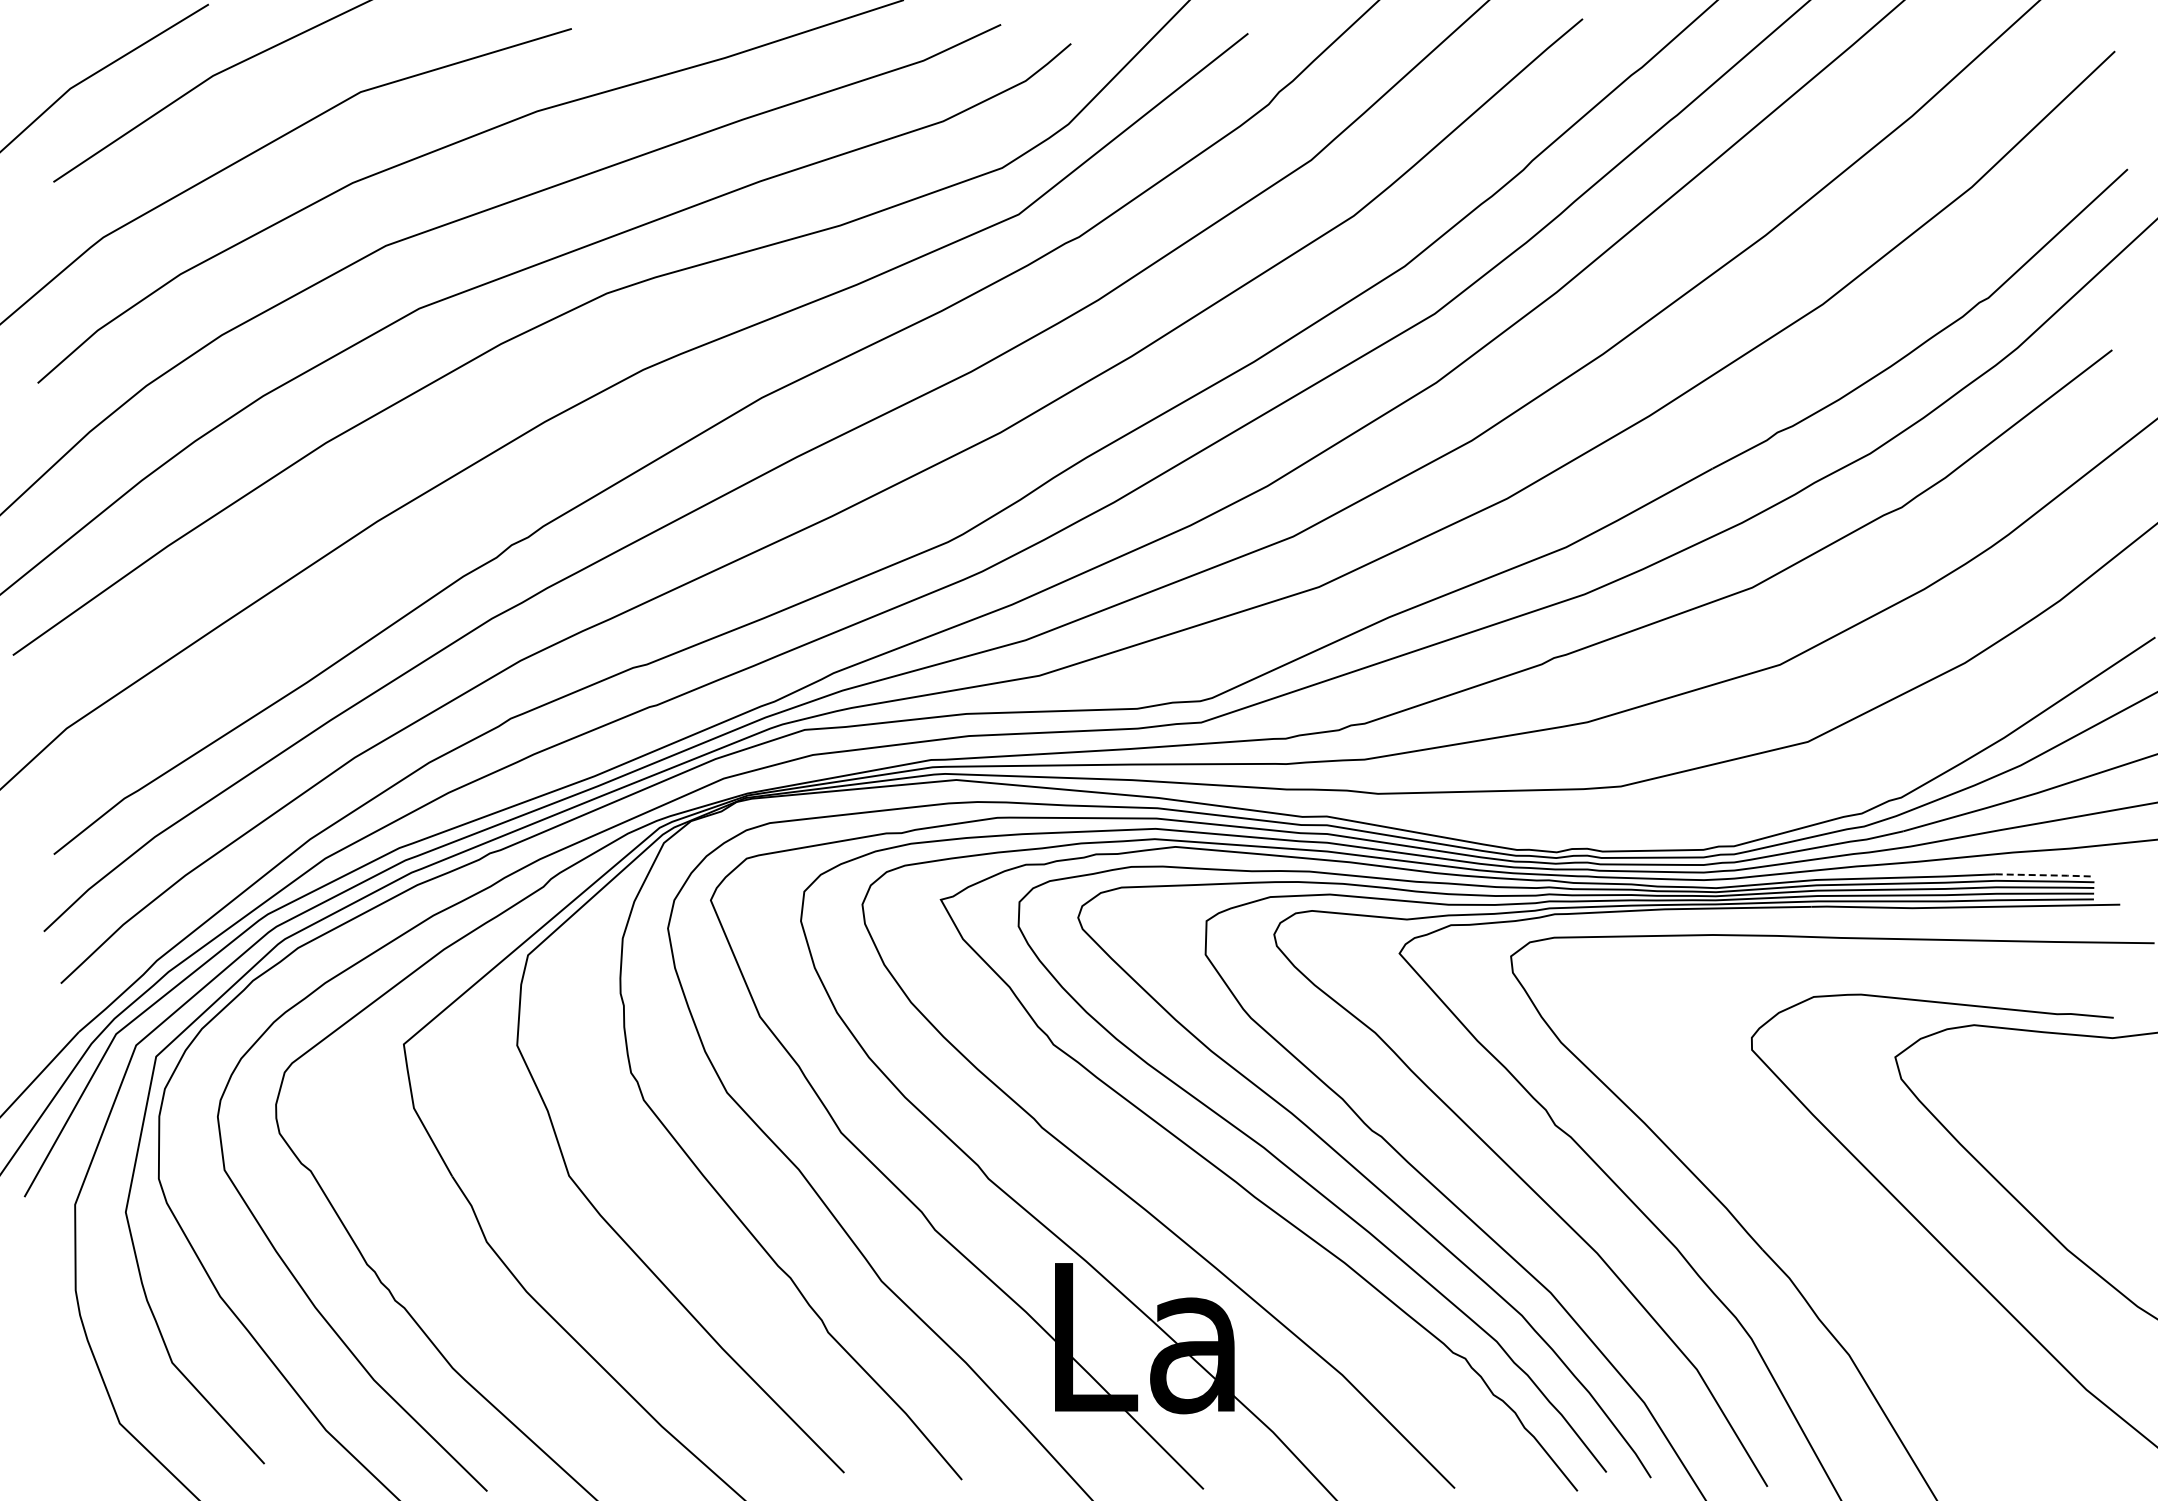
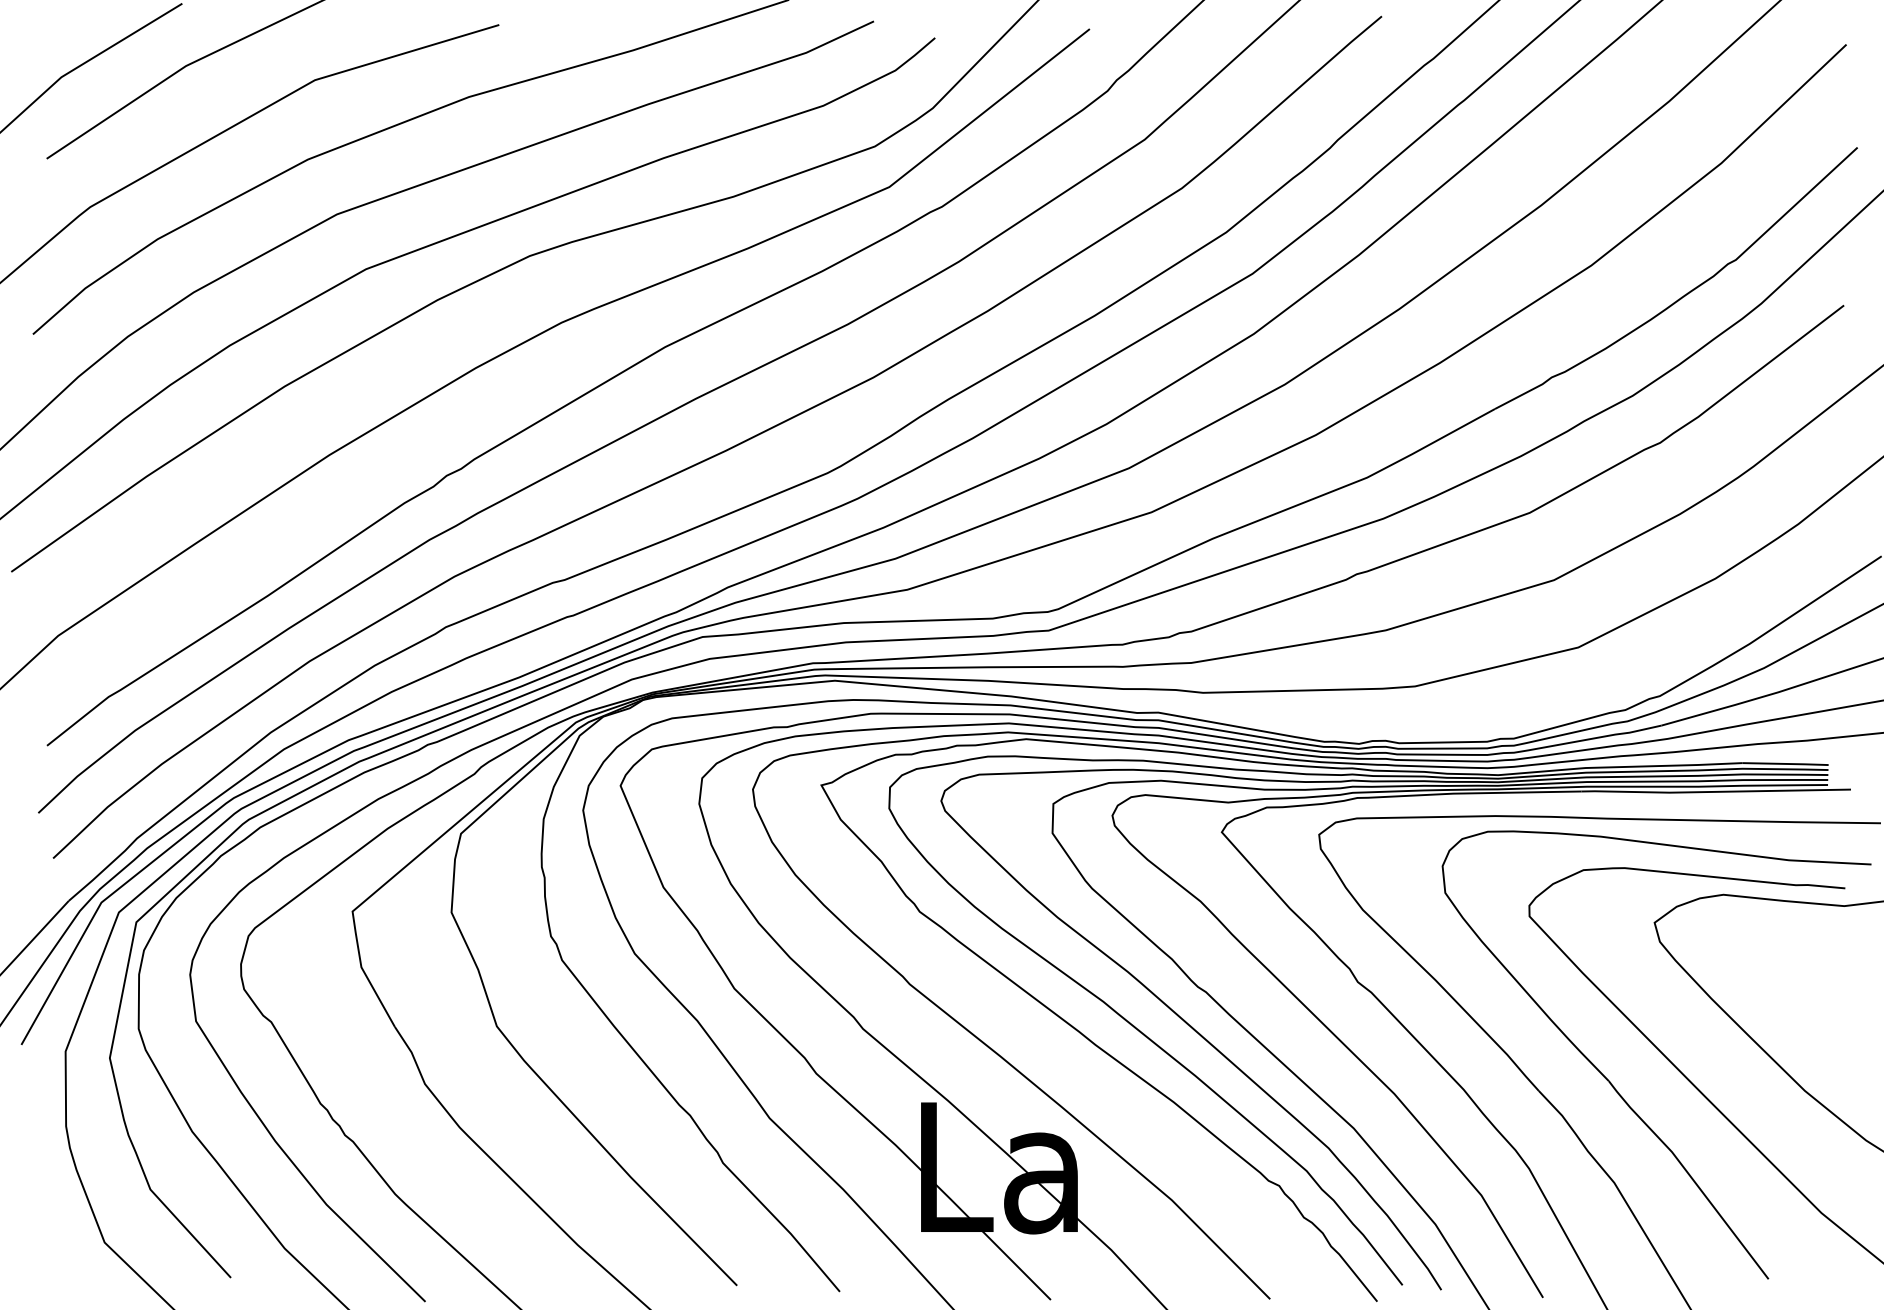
line: (2046, 875) -> (1786, 764), dashed -> solid
part: (1850, 1246) -> (1615, 1088), added

